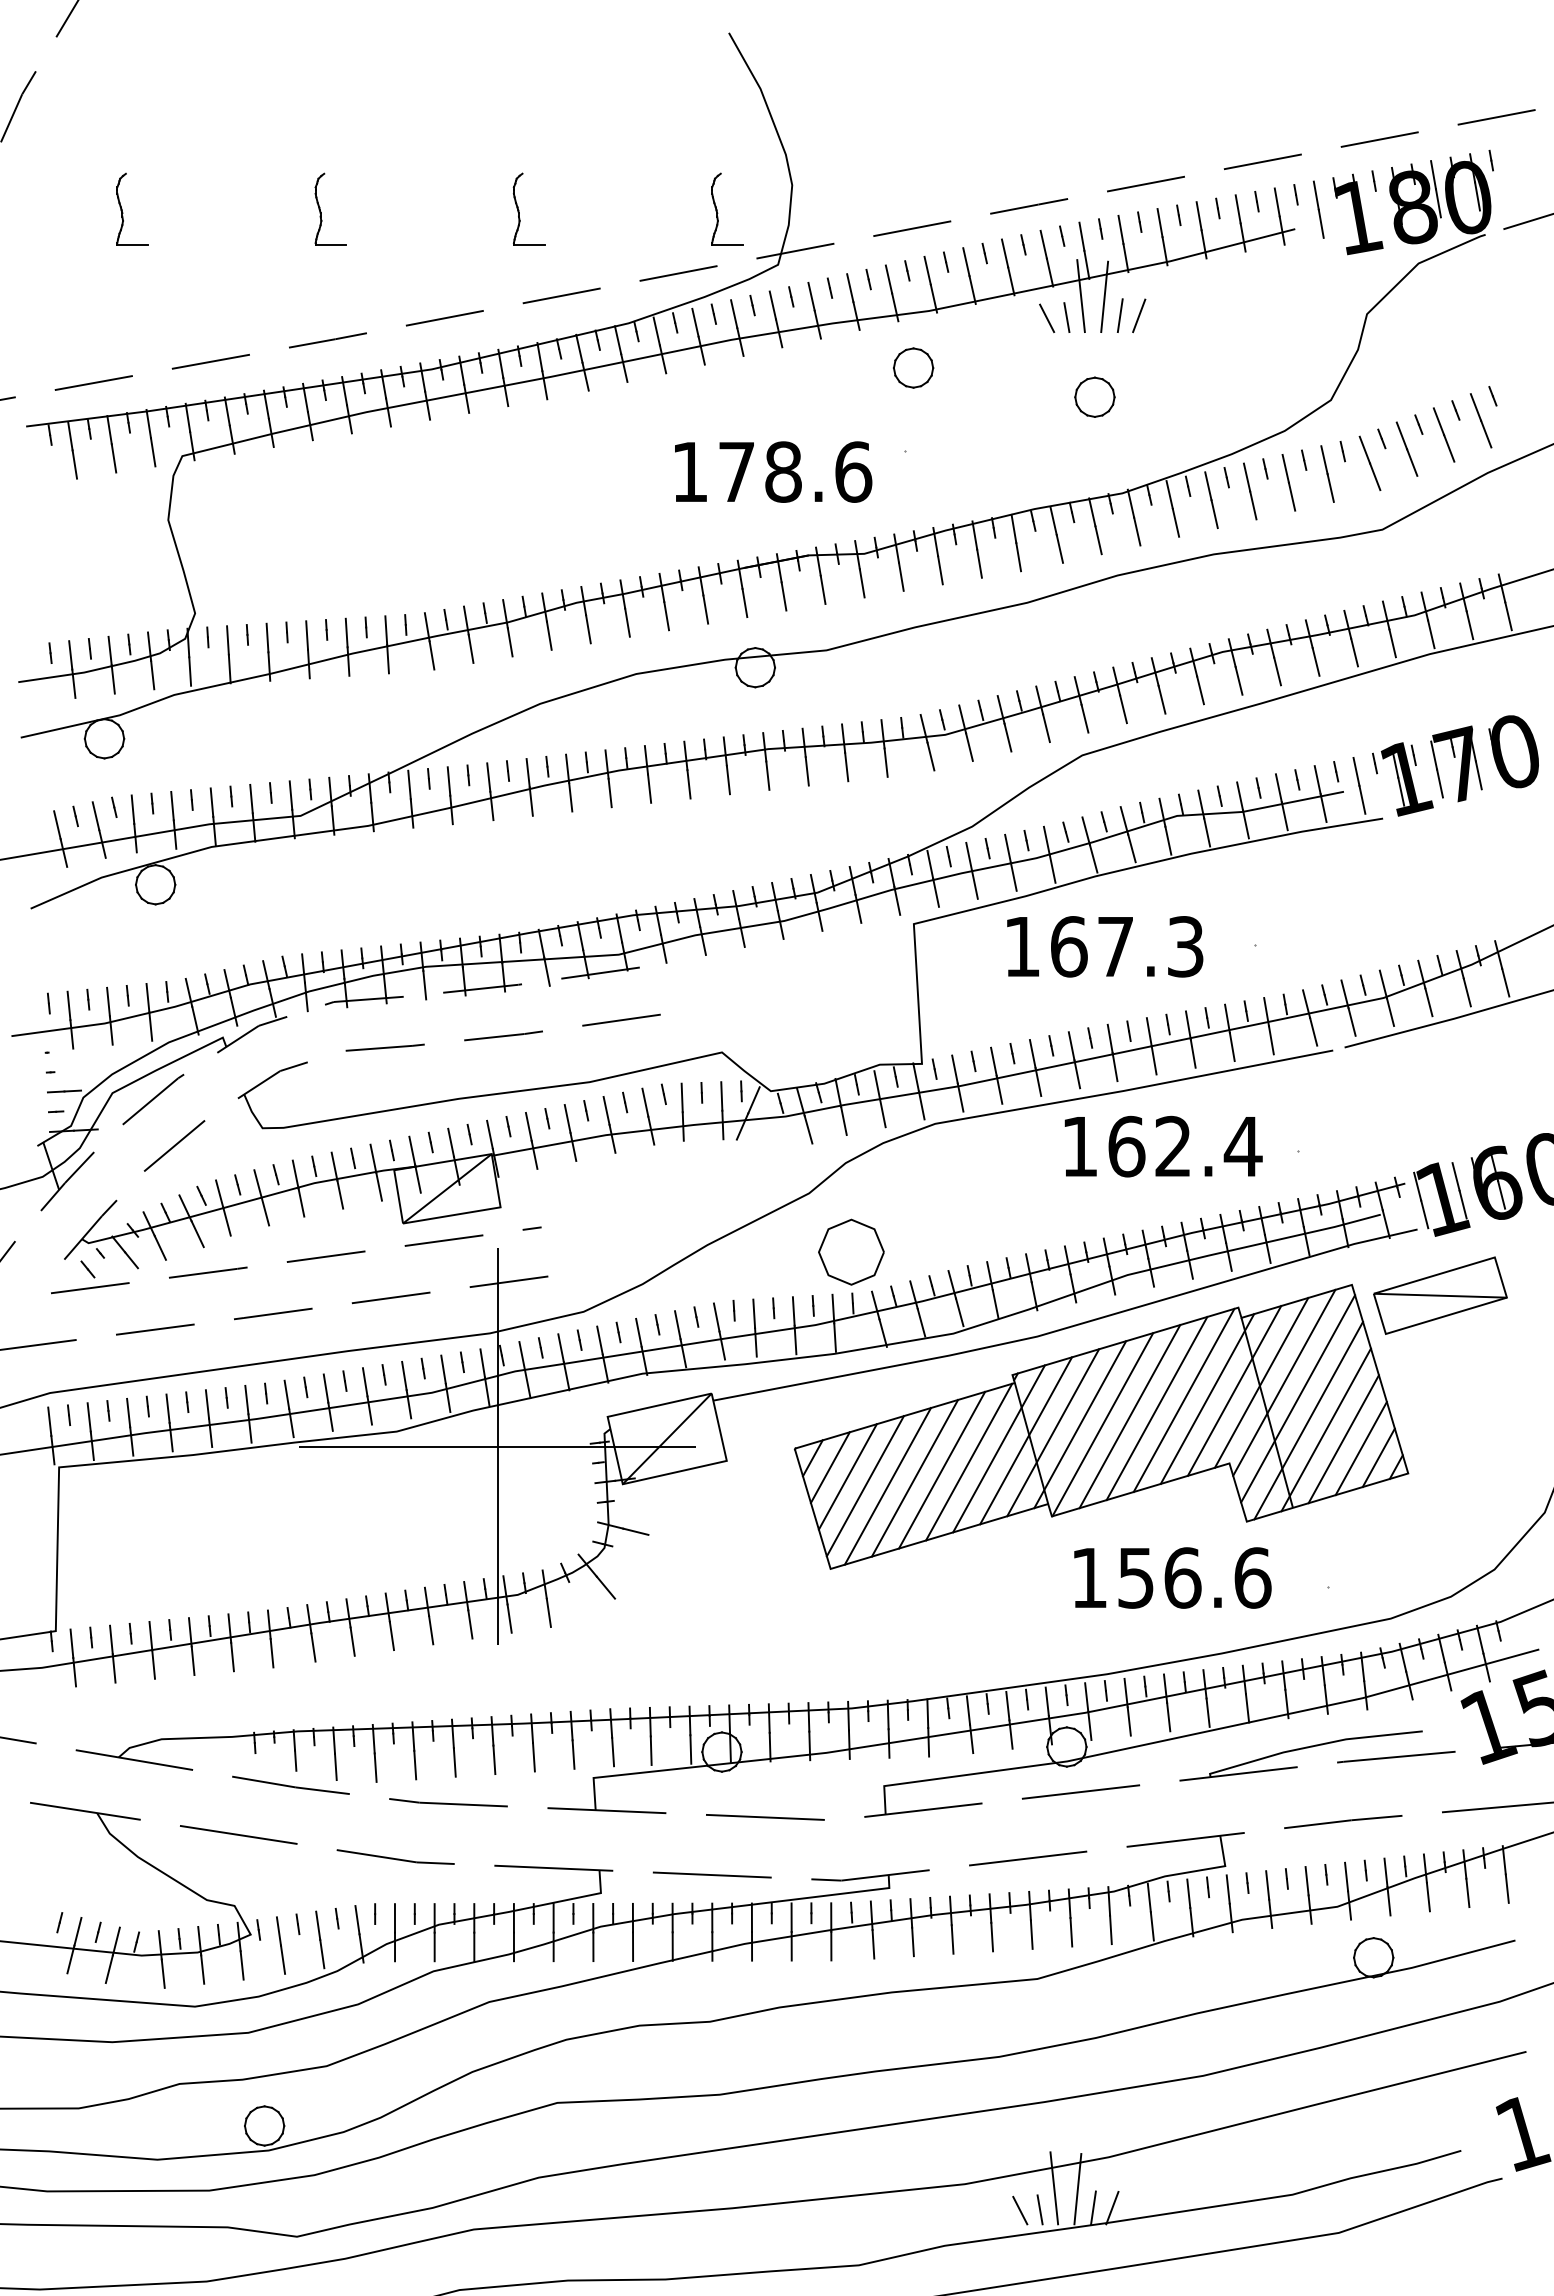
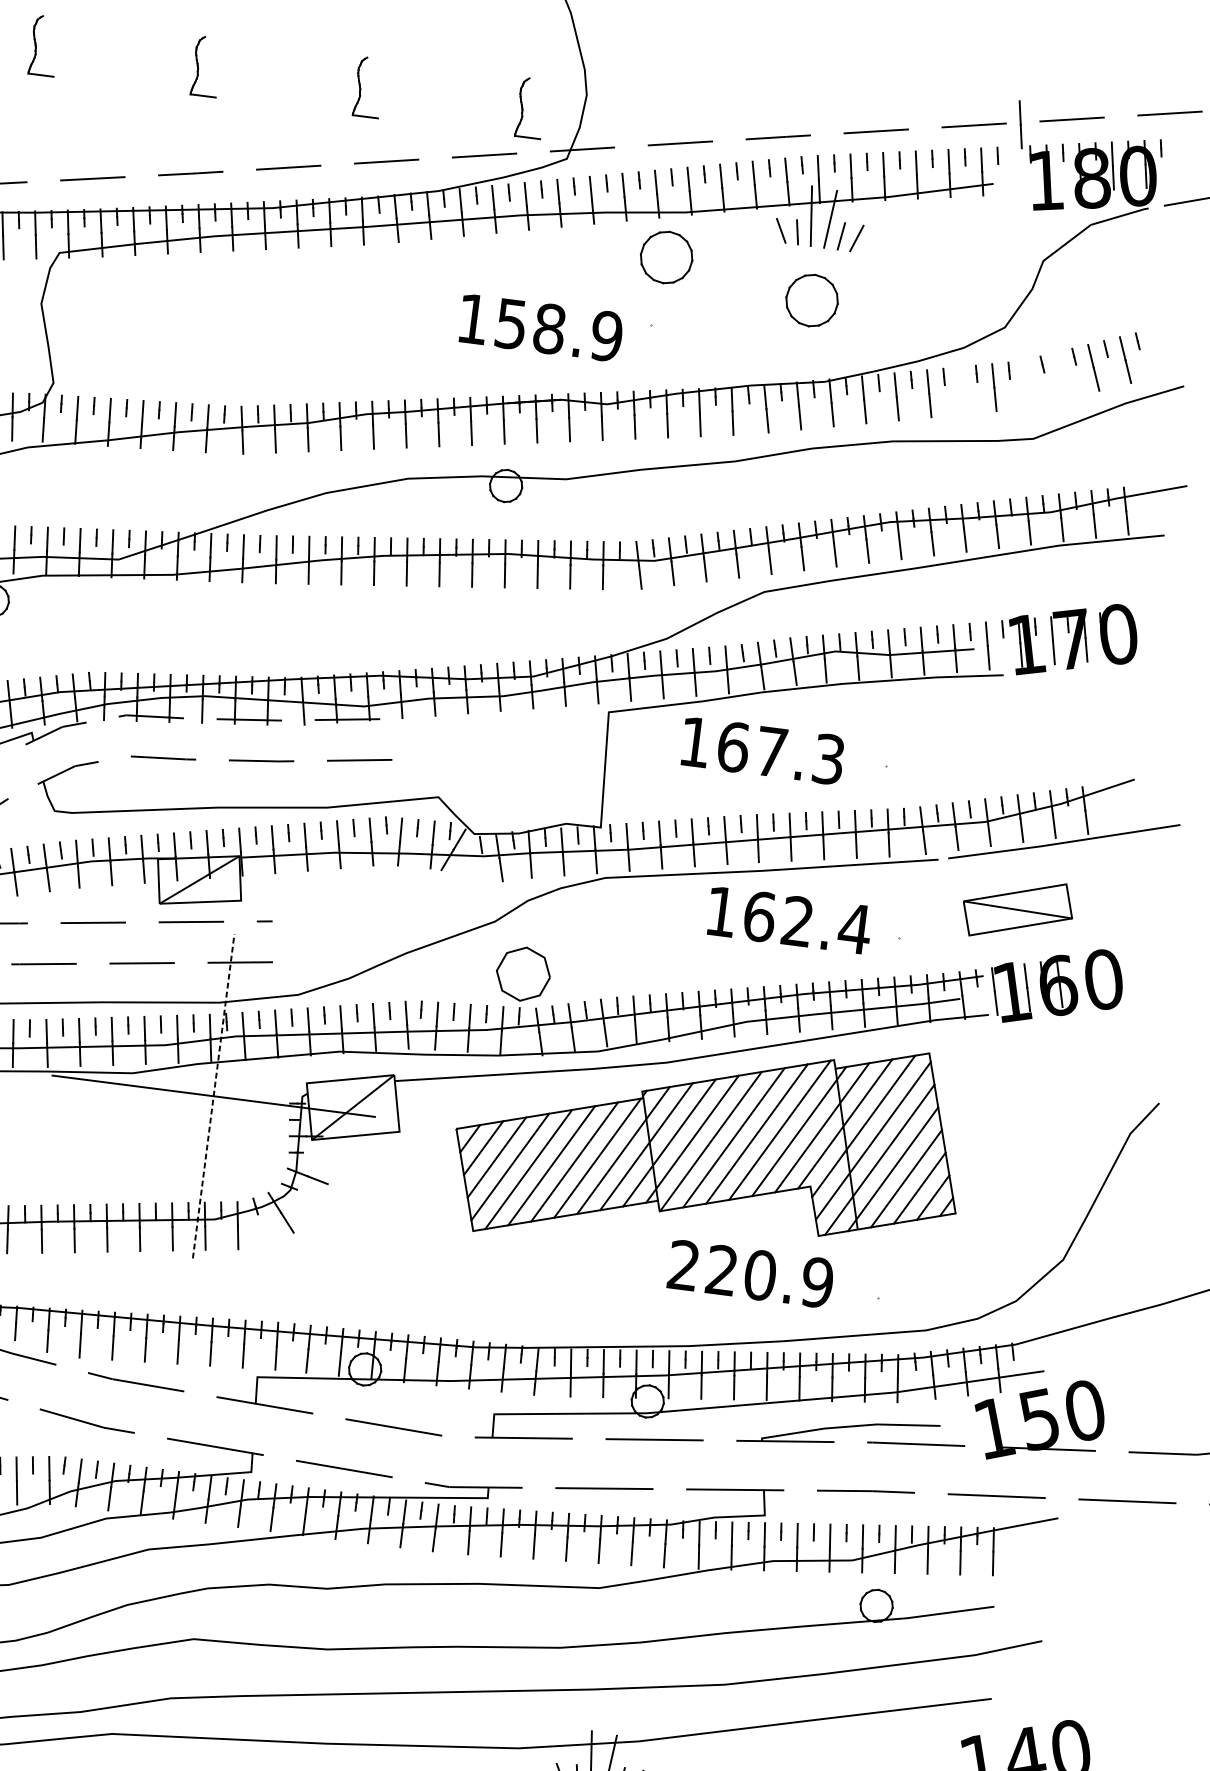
line: (1318, 209) -> (1020, 124), moved
part: (913, 367) -> (666, 257), size x1.6
part: (1094, 396) -> (811, 299), size x1.6
line: (1406, 448) -> (1061, 374), removed
line: (1369, 462) -> (1029, 382), removed
text: (795, 471) -> (559, 329), 178.6 -> 158.9
line: (1288, 482) -> (961, 390), removed
part: (1440, 1295) -> (1018, 909), moved
line: (497, 1446) -> (213, 1096), solid -> dashed
text: (1171, 1577) -> (751, 1273), 156.6 -> 220.9

